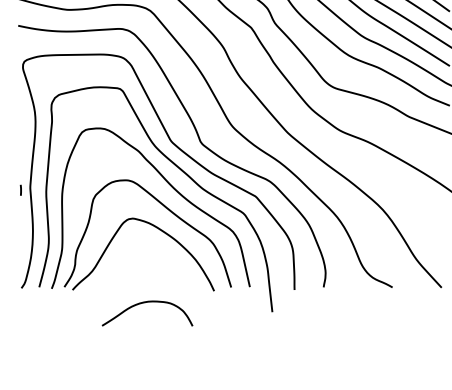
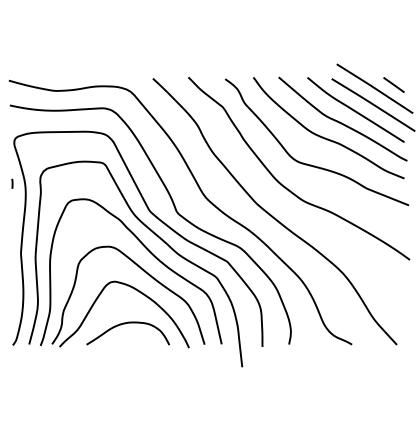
line: (21, 189) -> (12, 183), moved
curve: (144, 303) -> (125, 324), moved

